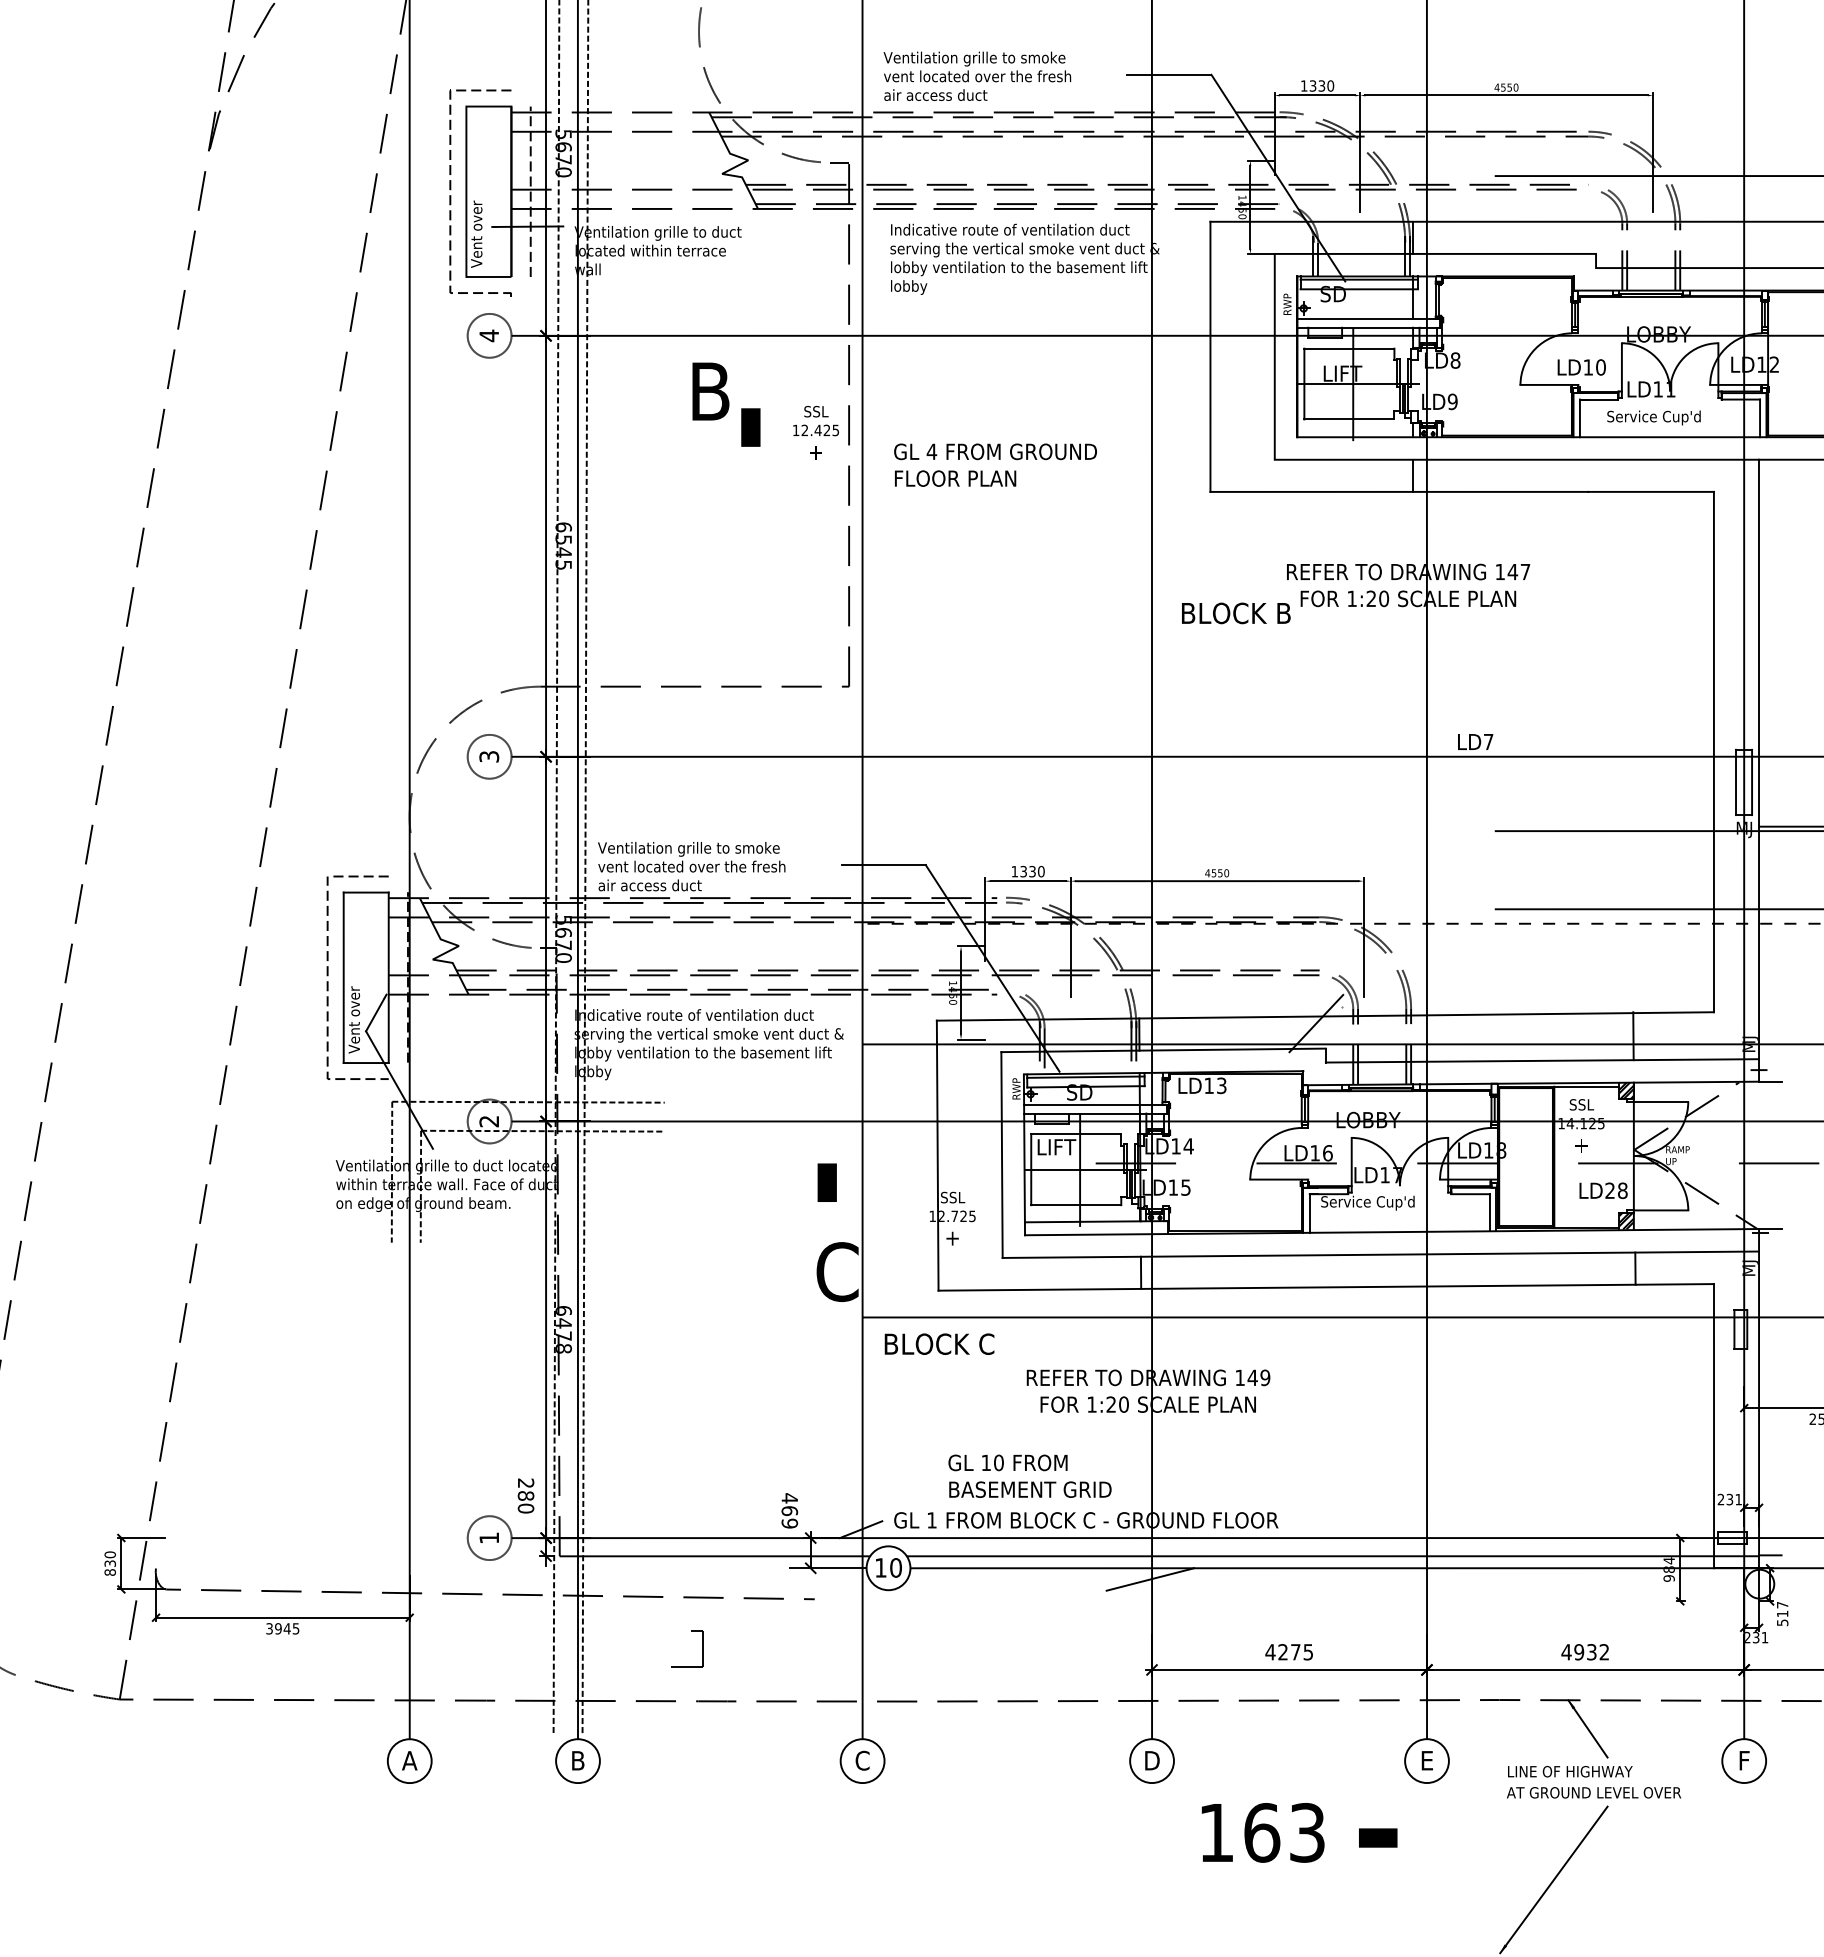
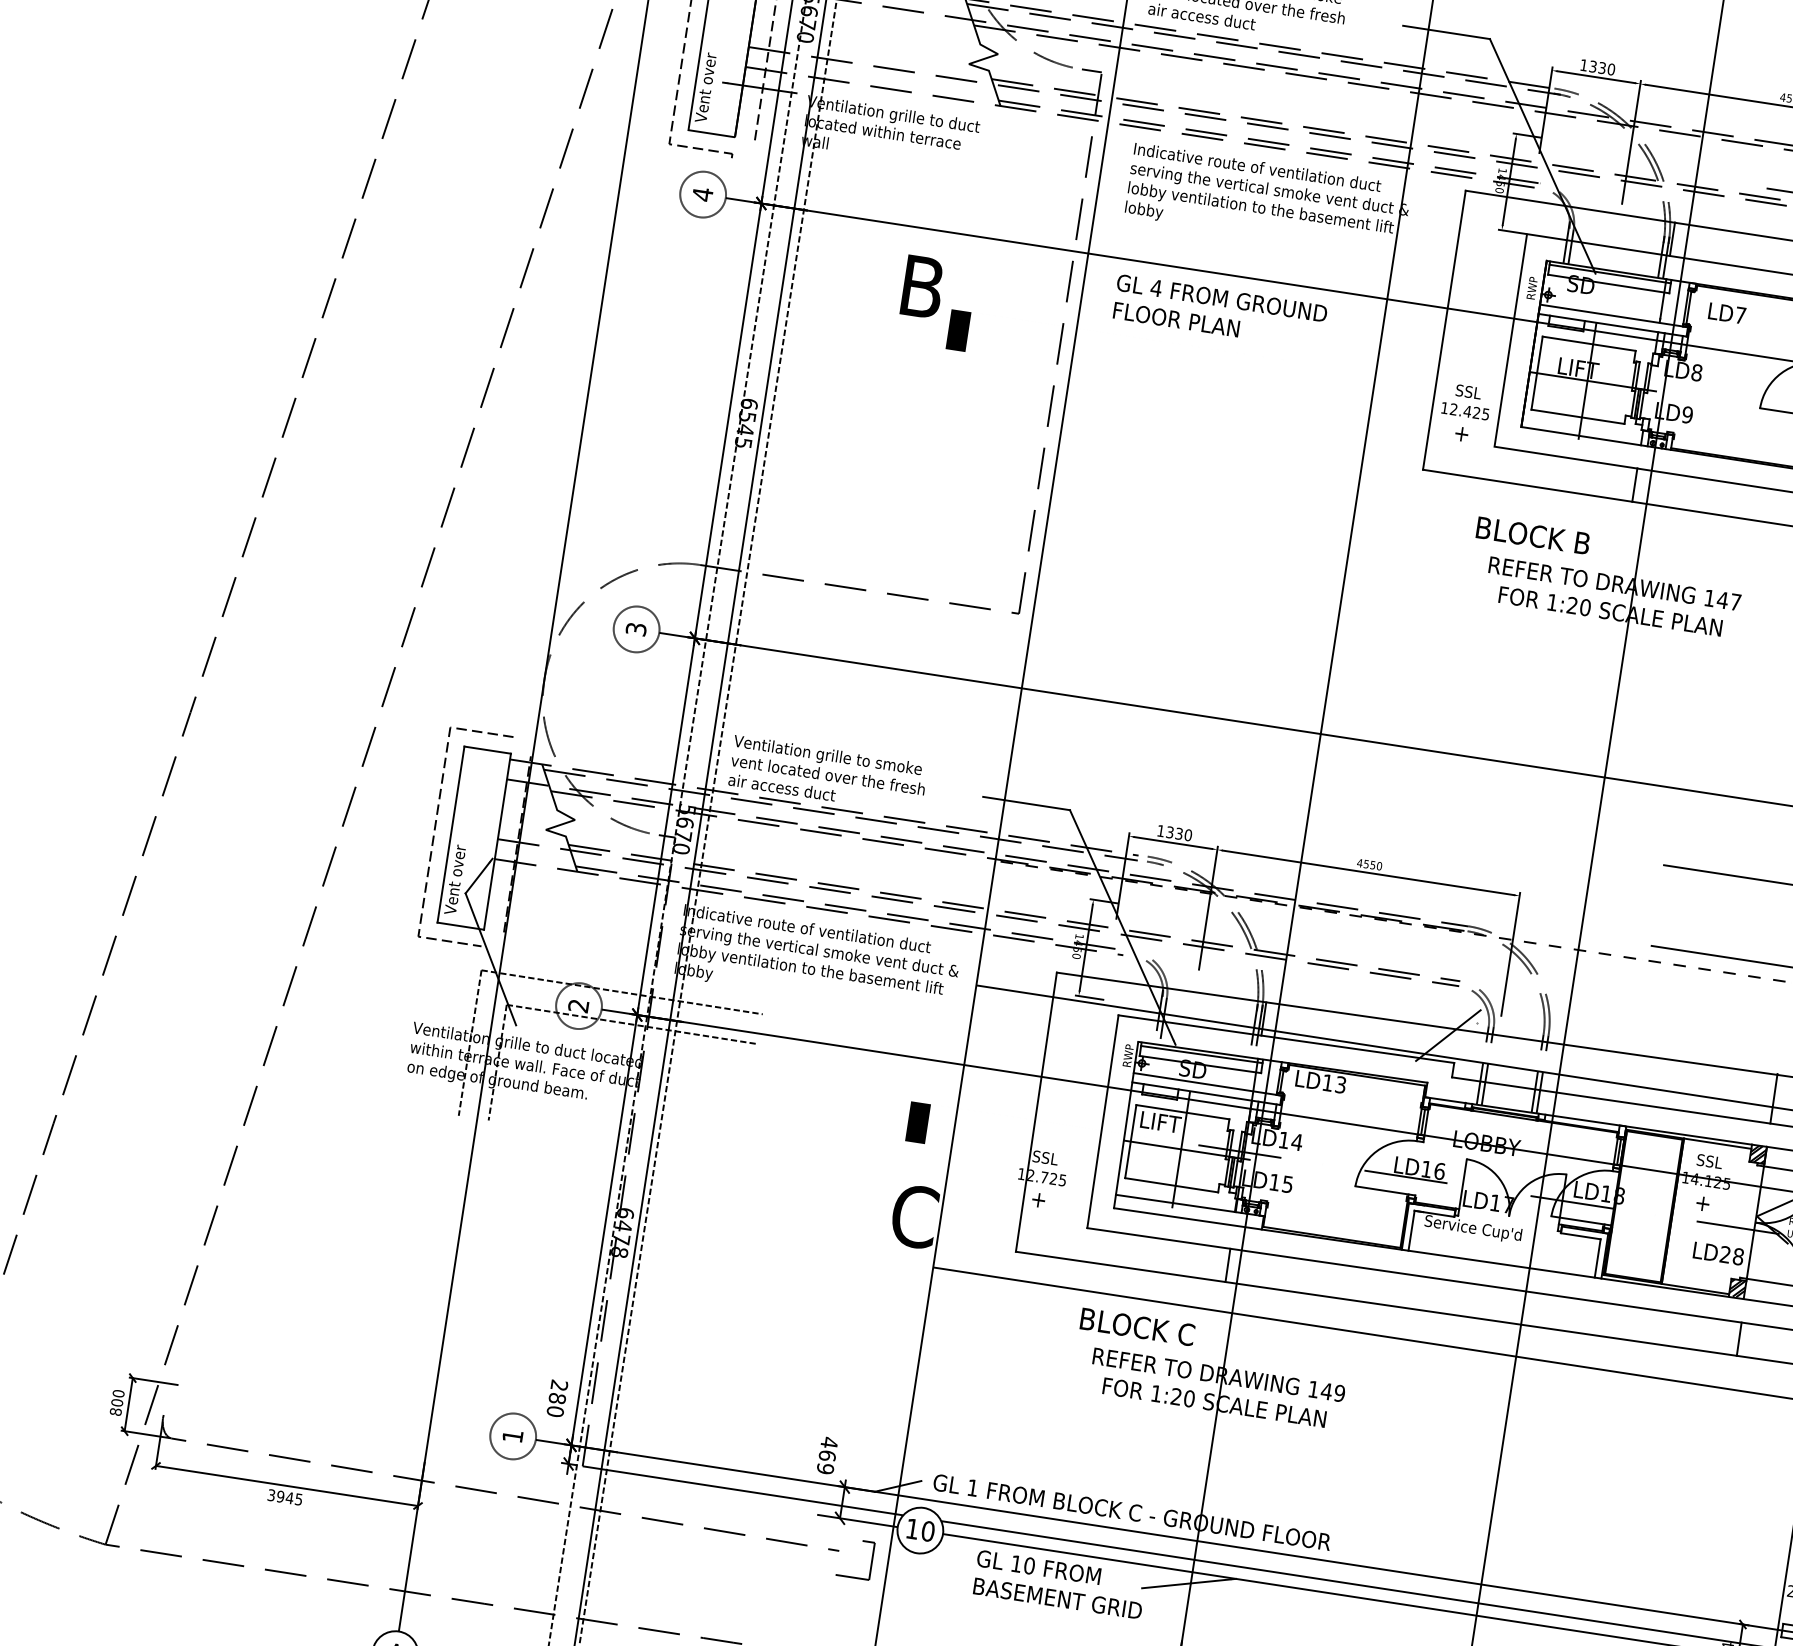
text: (815, 432) -> (1464, 413), moved
text: (995, 464) -> (1220, 311), moved
text: (1236, 613) -> (1533, 535), moved
text: (1475, 741) -> (1727, 312), moved
text: (939, 1343) -> (1137, 1326), moved
text: (1029, 1475) -> (1059, 1583), moved
text: (109, 1563) -> (116, 1402), 830 -> 800
part: (702, 1648) -> (871, 1560), moved

